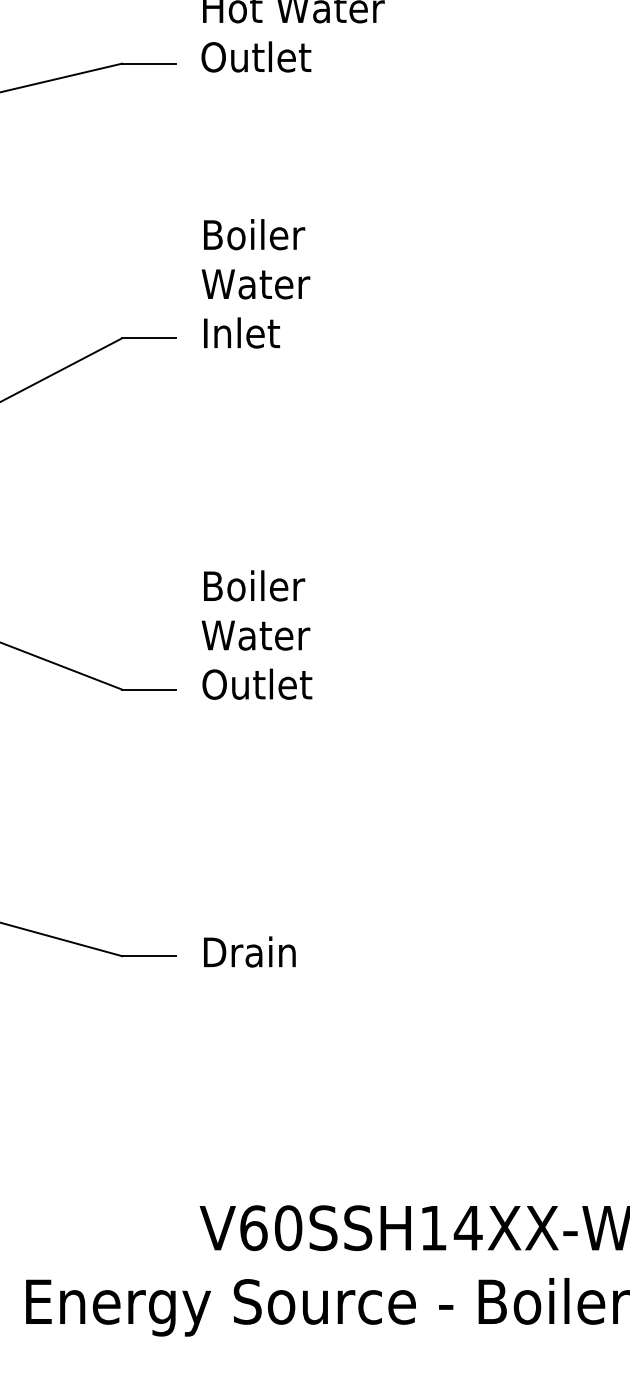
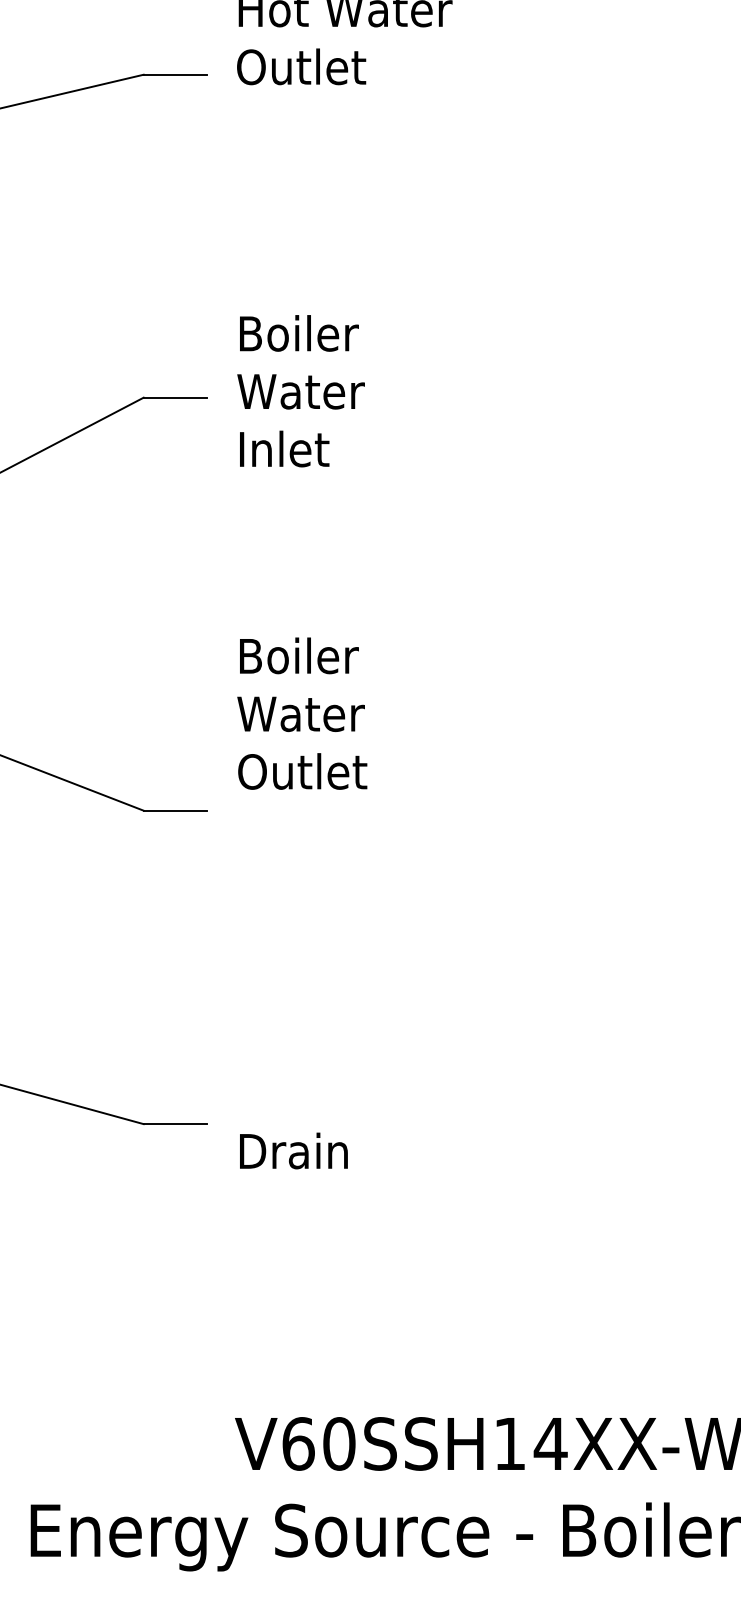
text: (255, 283) -> (300, 390), moved
text: (256, 634) -> (301, 712), moved
text: (249, 951) -> (293, 1150), moved

